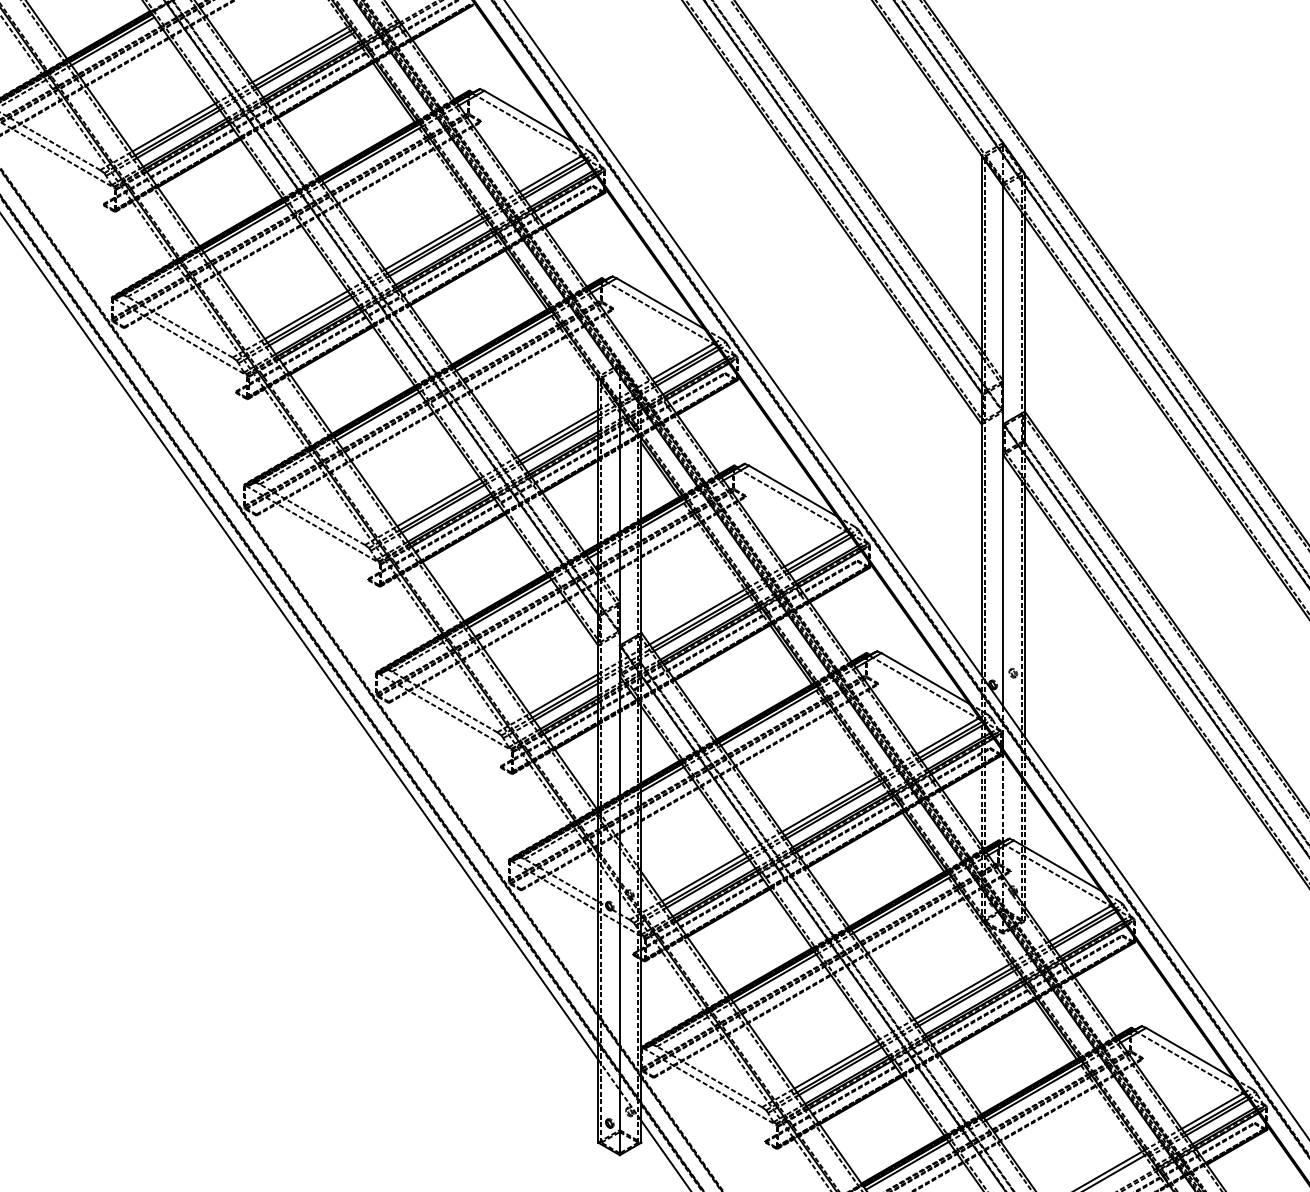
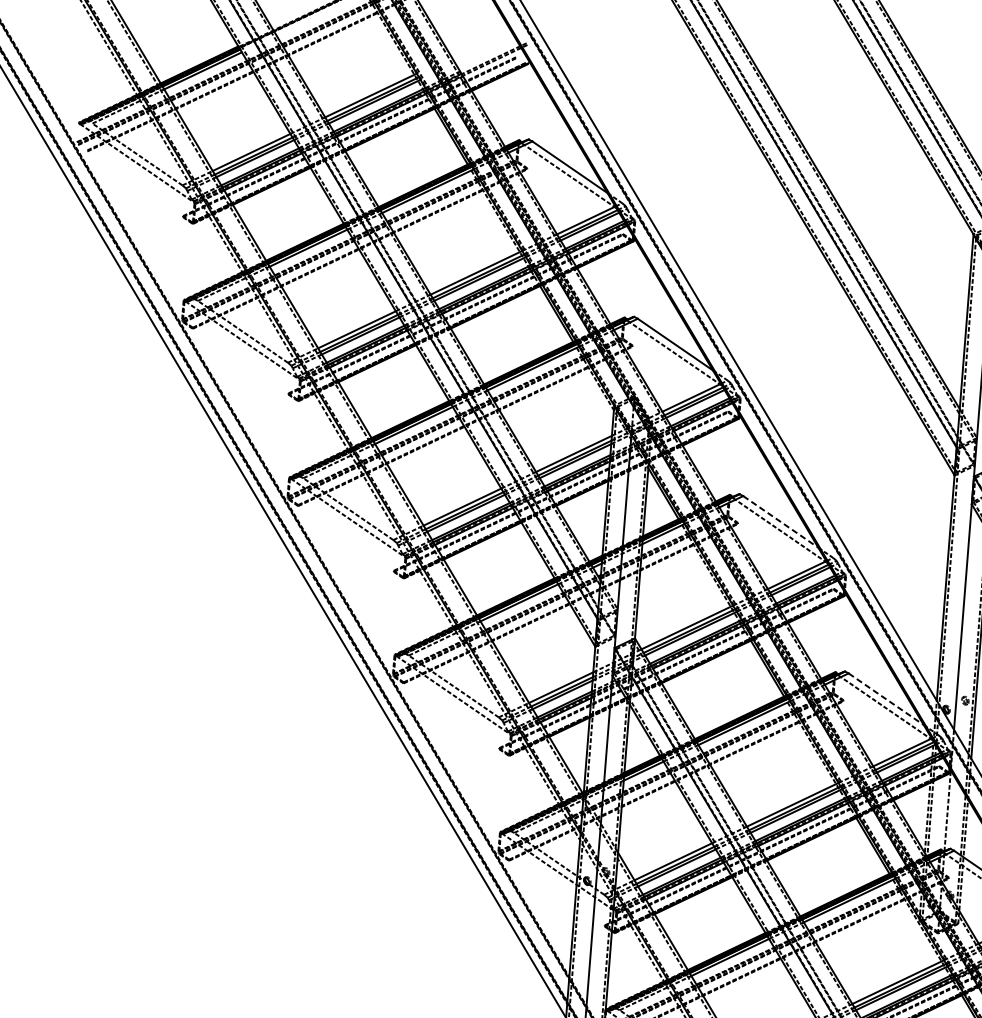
line: (792, 491) -> (780, 522), solid -> dashed
line: (925, 678) -> (886, 699), solid -> dashed

